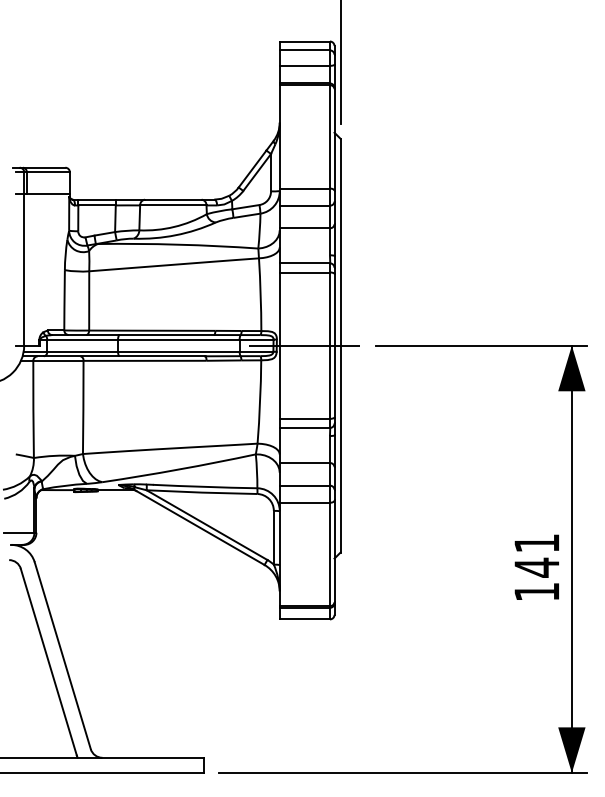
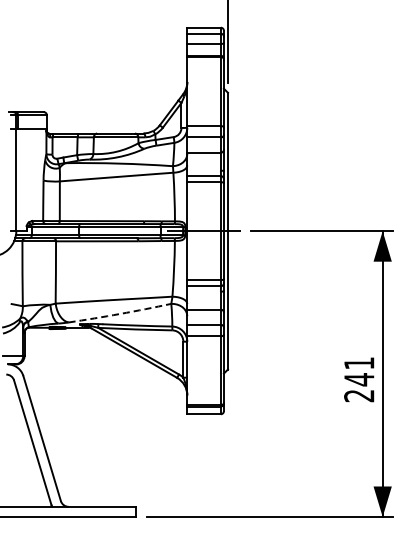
arc: (179, 468) -> (120, 313), solid -> dashed
text: (537, 592) -> (359, 396), 141 -> 241

